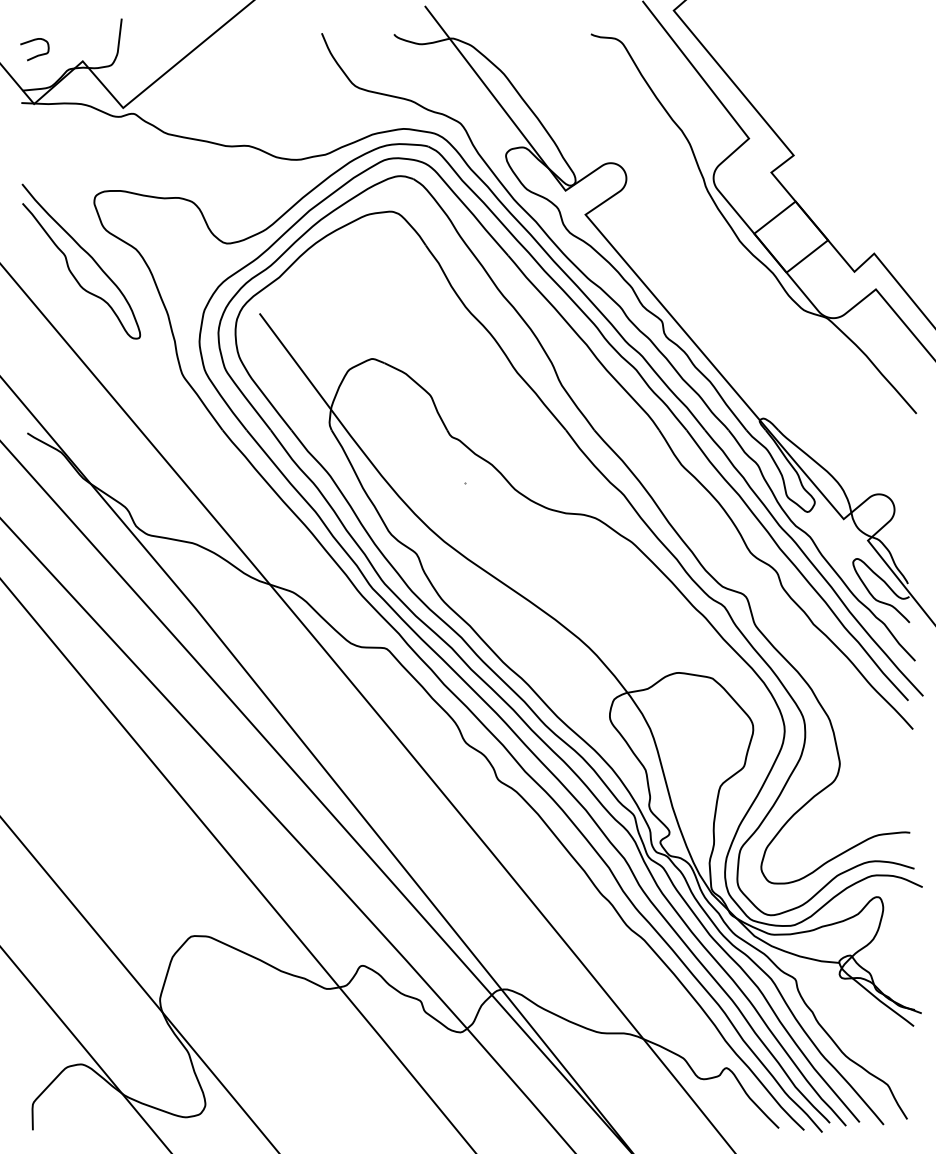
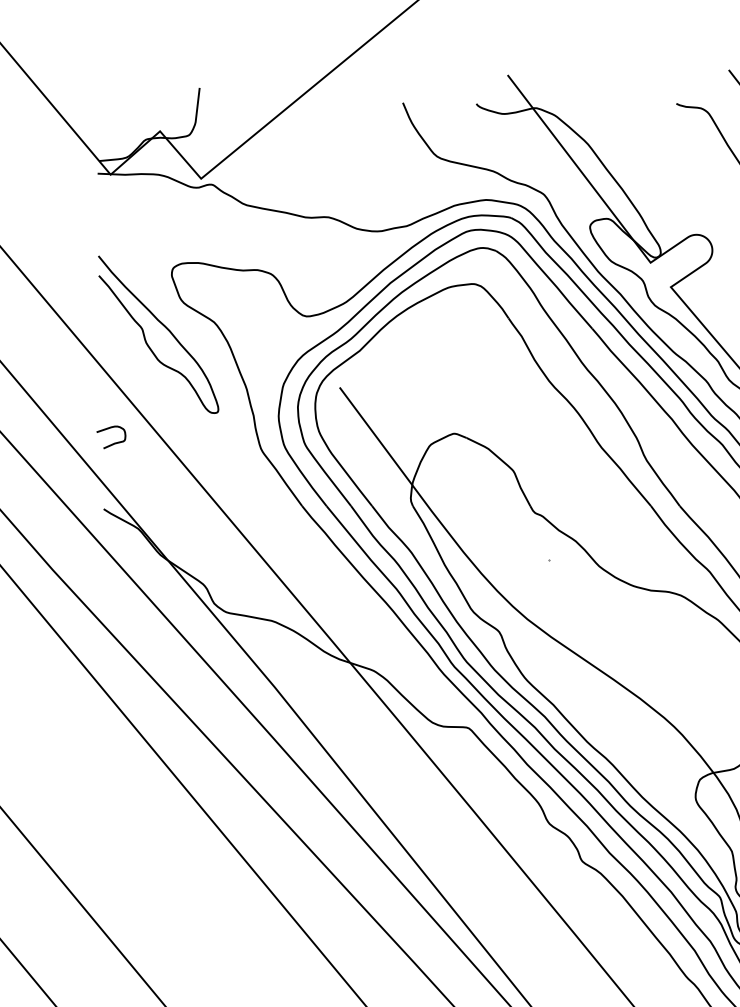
curve: (35, 55) -> (112, 443), moved

